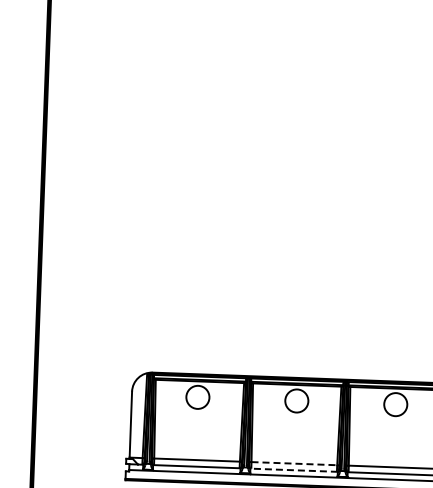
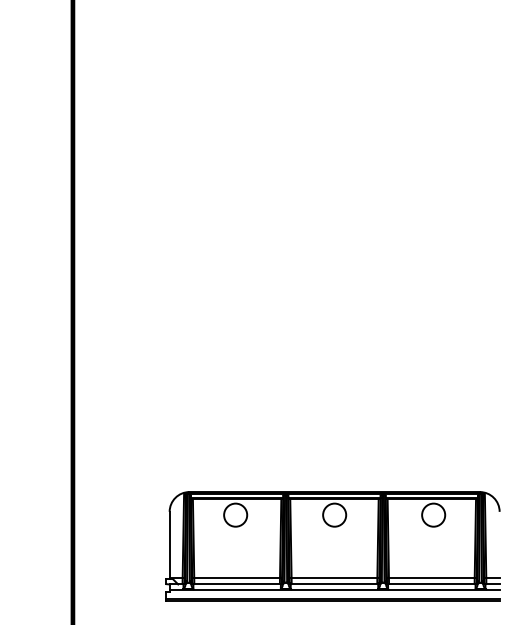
line: (294, 463) -> (334, 577), dashed -> solid
line: (294, 470) -> (334, 584), dashed -> solid

